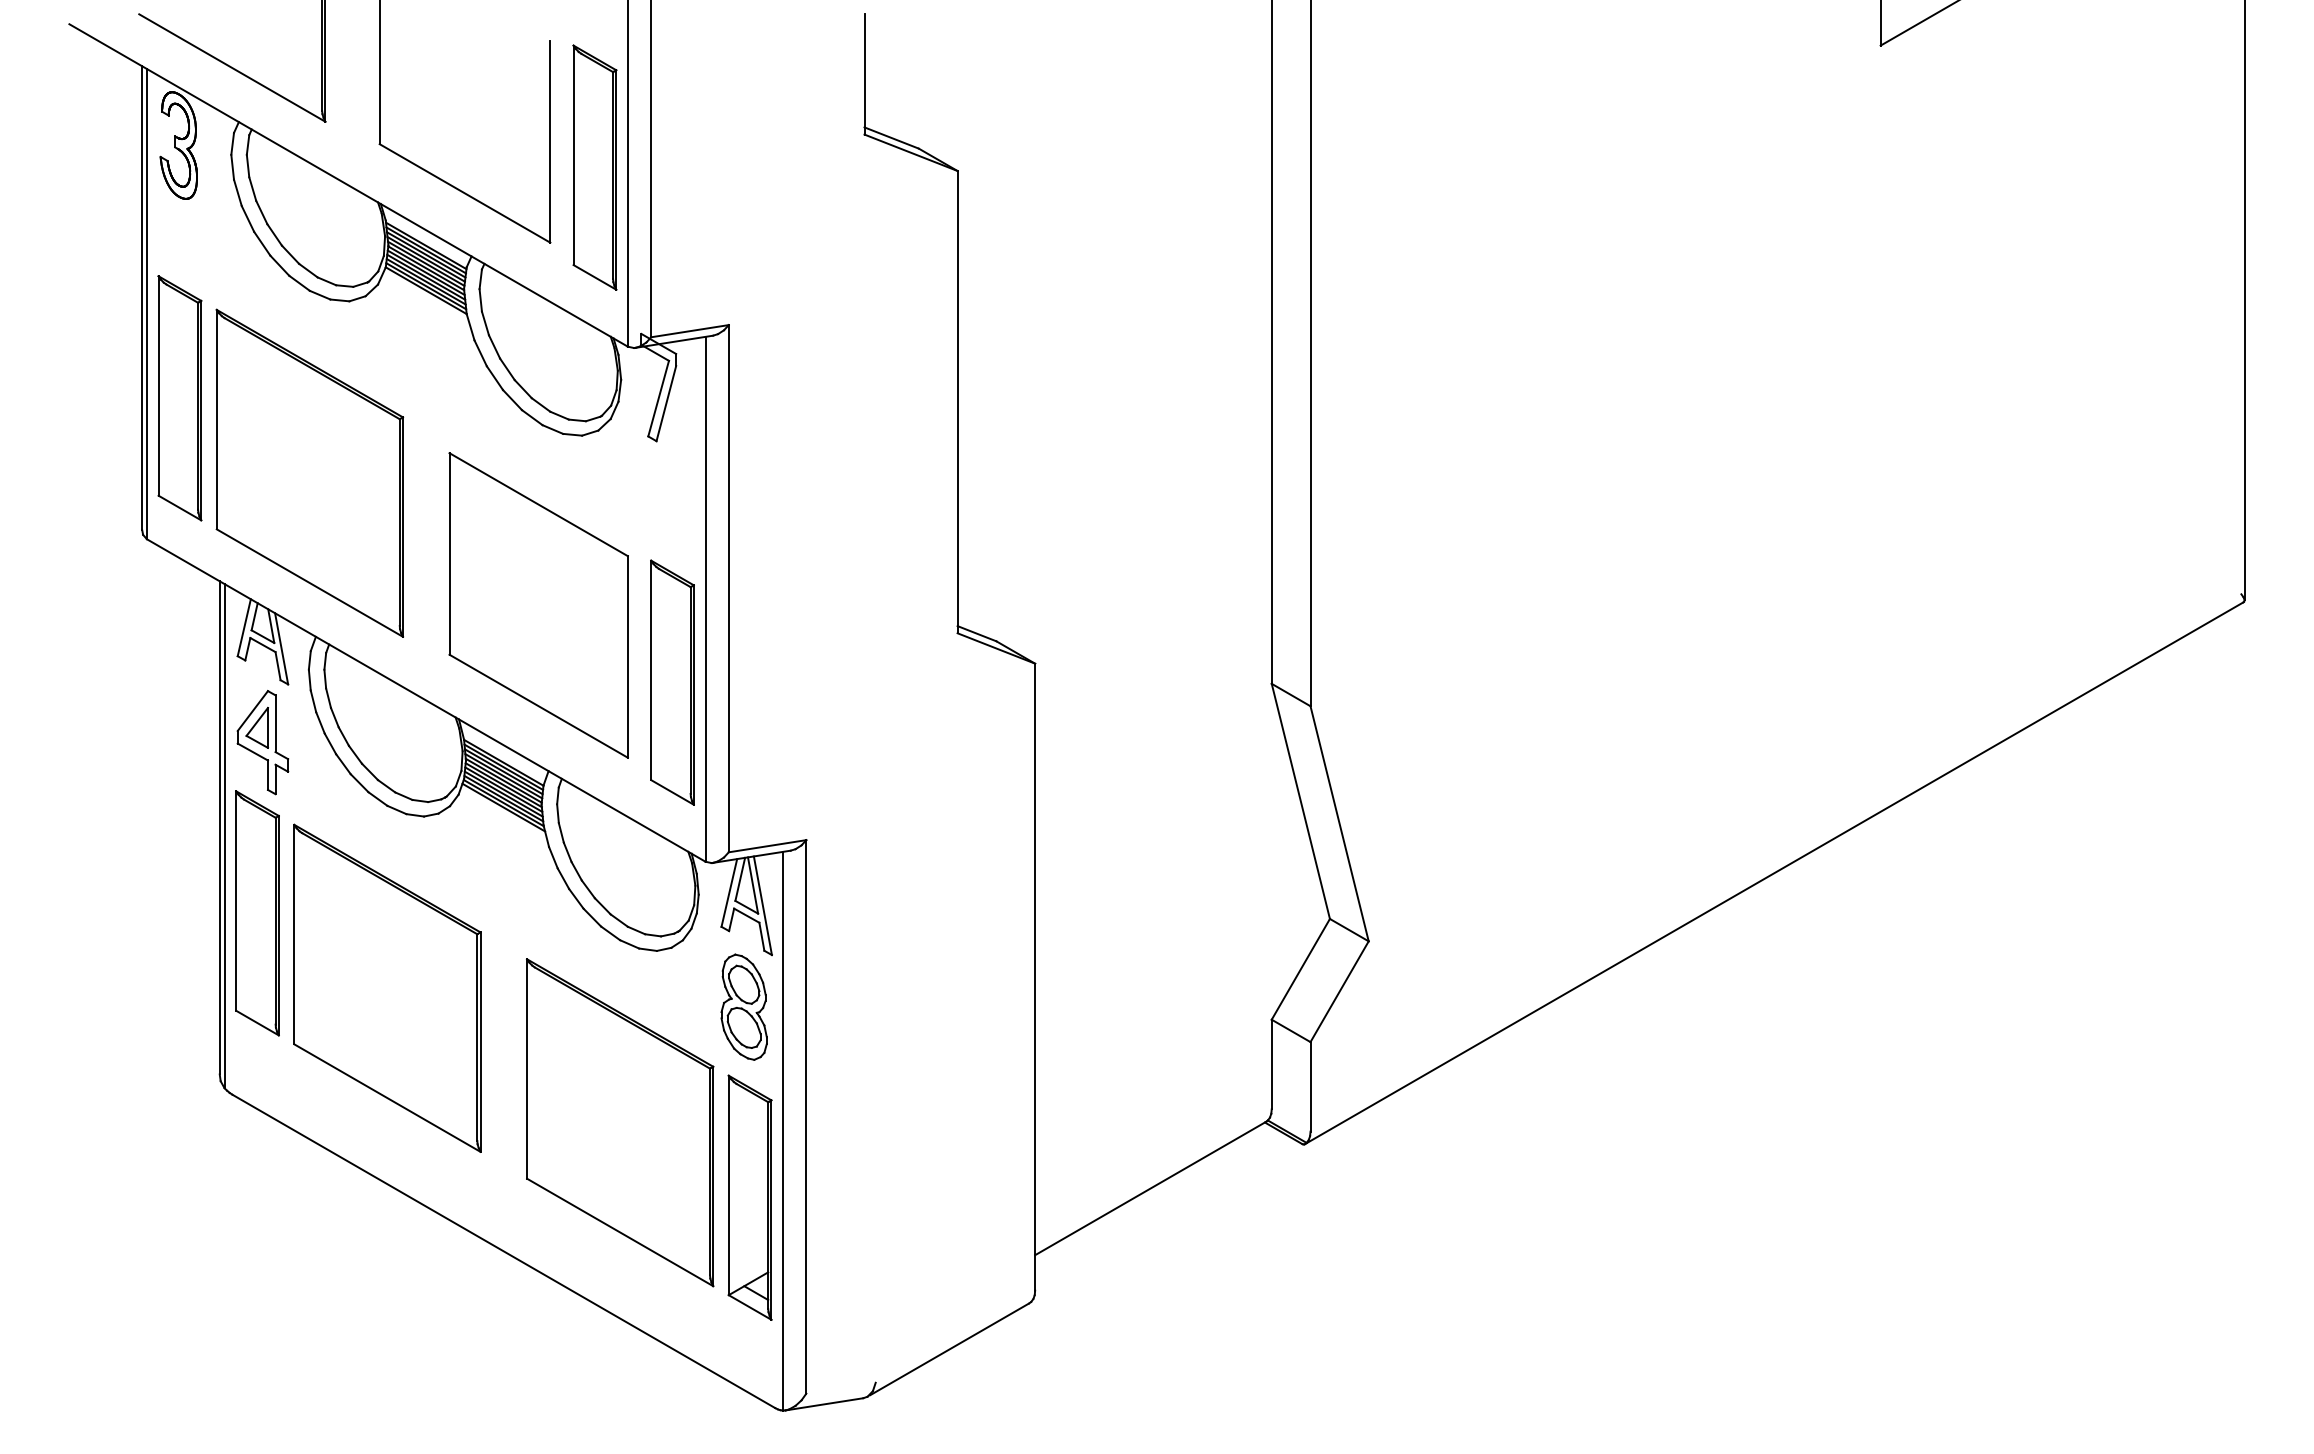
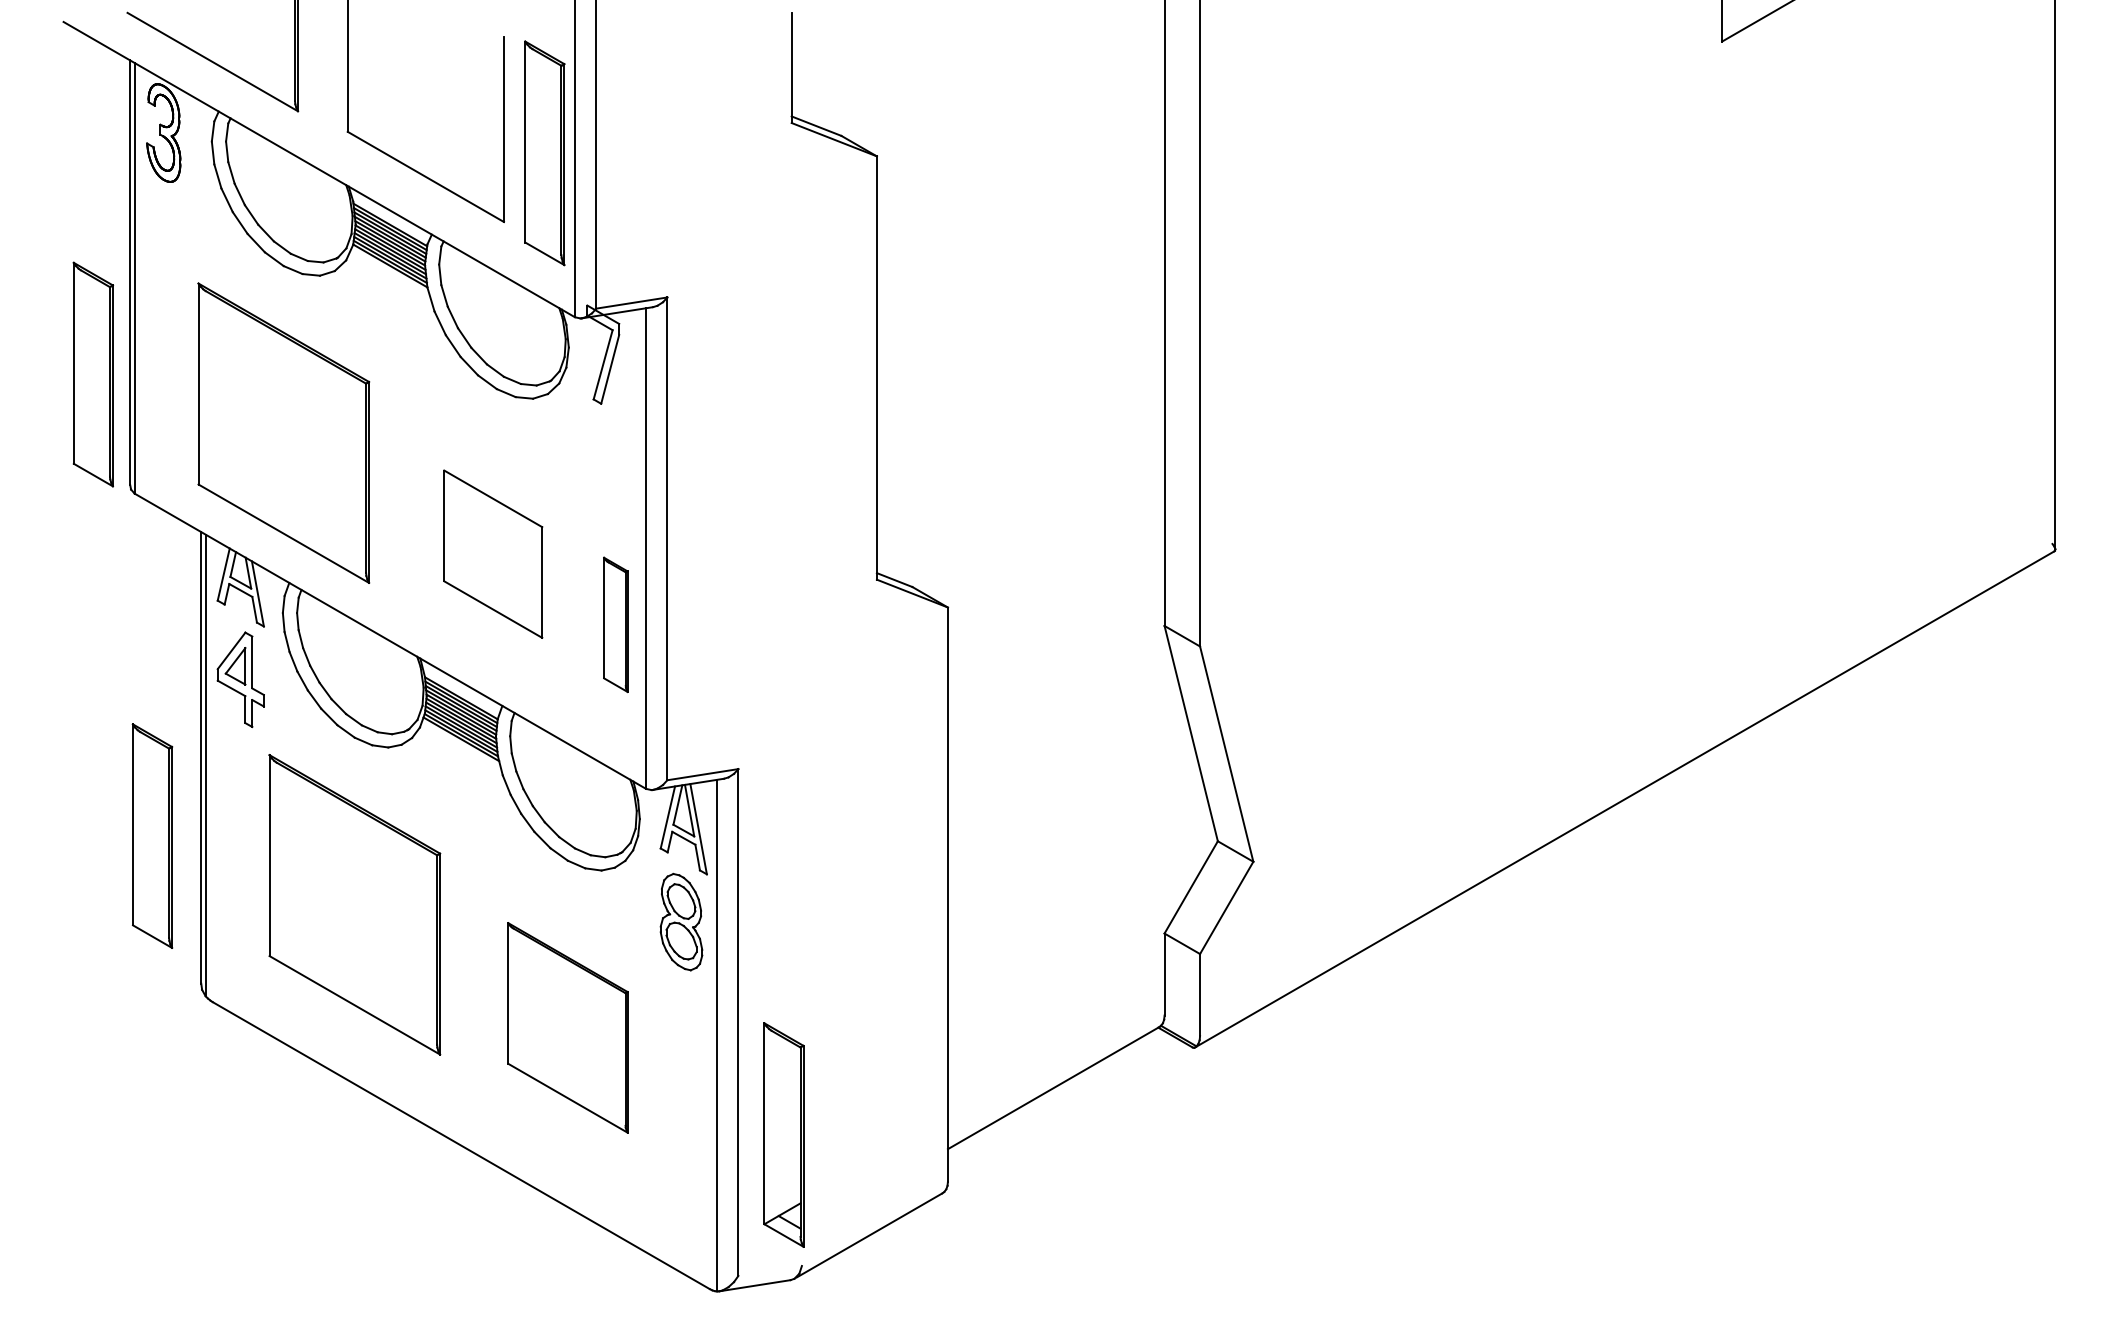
part: (179, 398) -> (92, 374), moved
part: (538, 605) -> (493, 554), size x0.6
part: (672, 682) -> (615, 624), size x0.6
part: (257, 913) -> (152, 836), moved
part: (620, 1122) -> (568, 1027), size x0.7
part: (749, 1197) -> (783, 1134), moved

